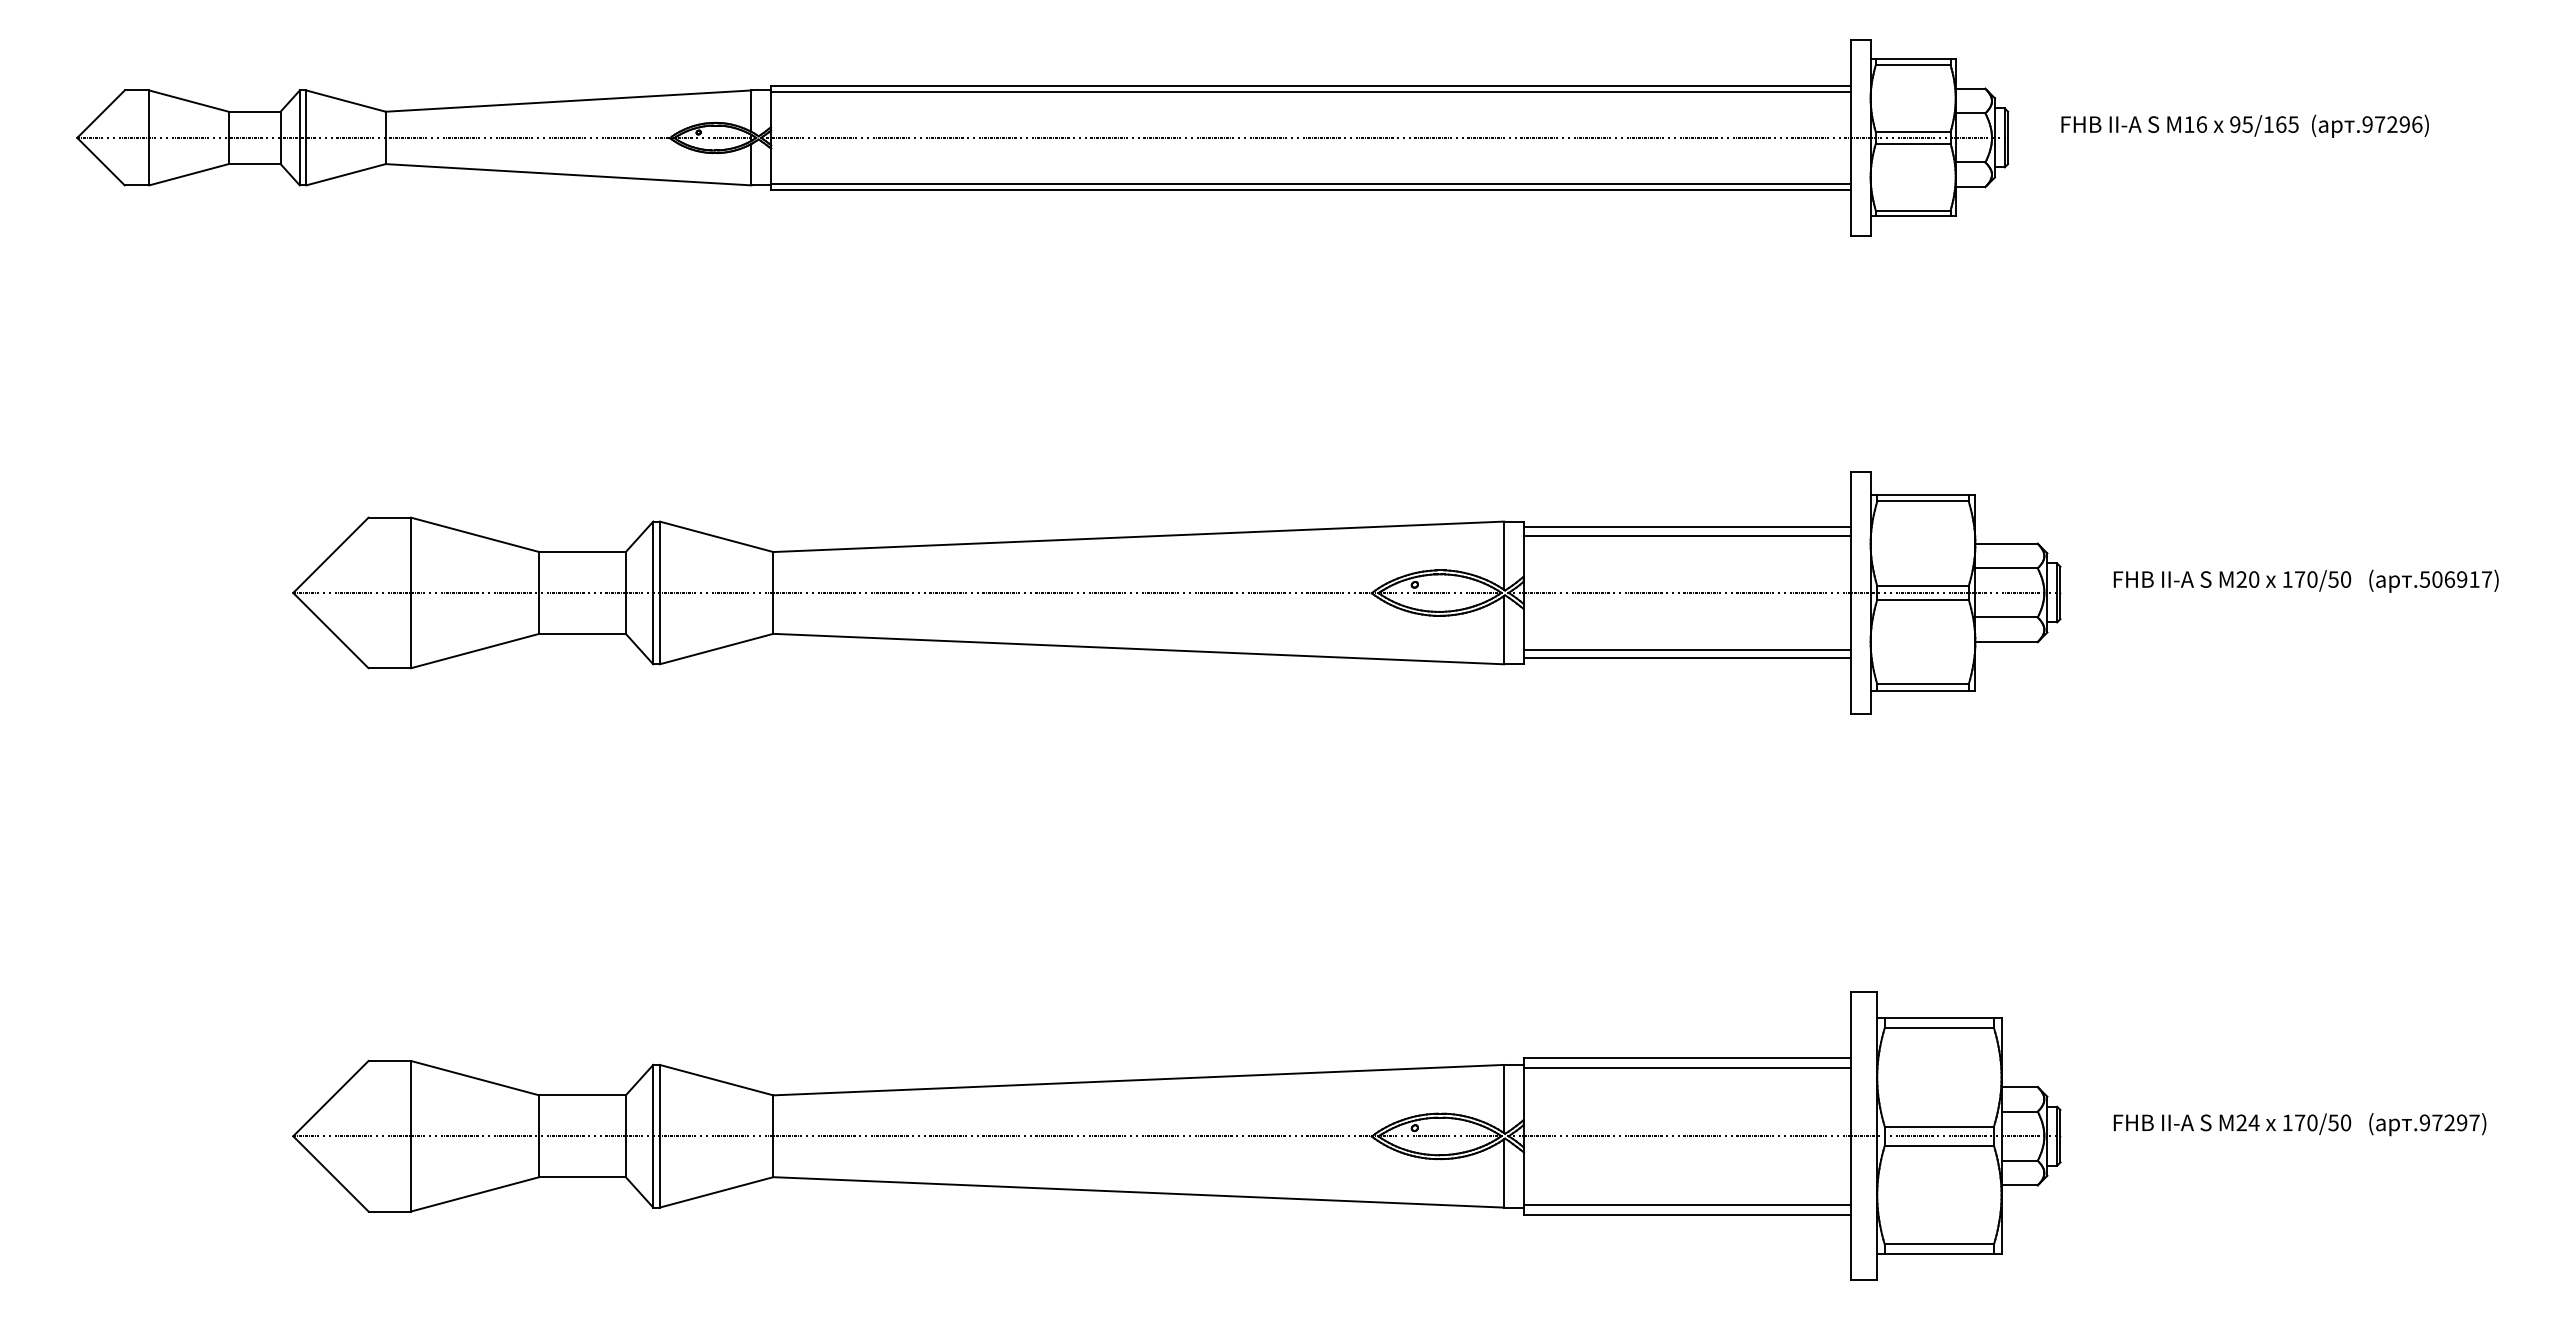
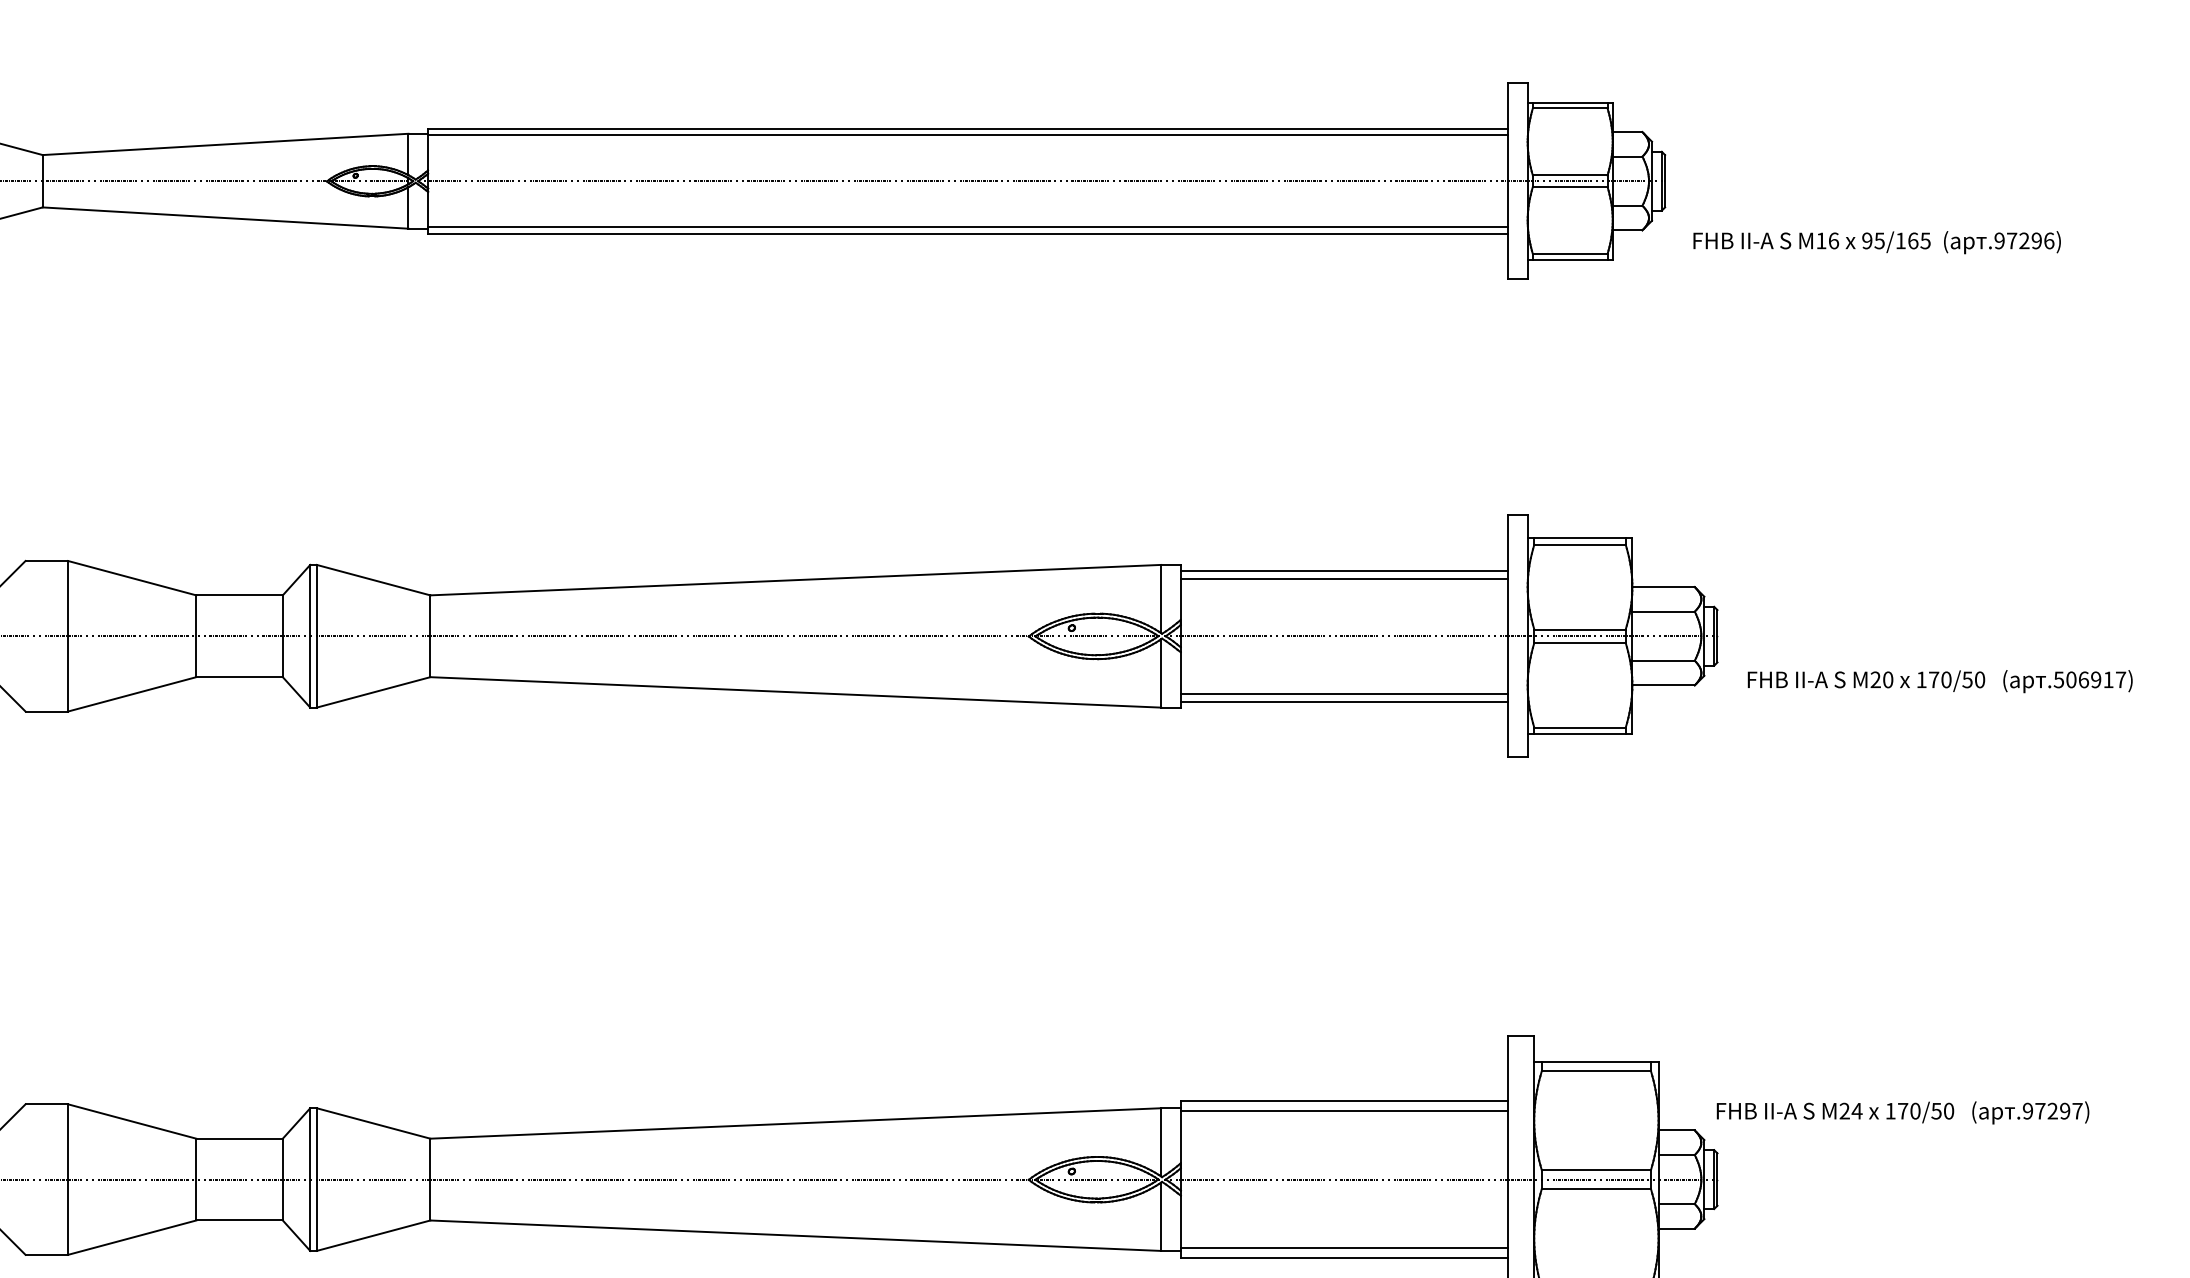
text: (2244, 125) -> (1876, 241), moved
text: (2305, 580) -> (1939, 680), moved
text: (2299, 1124) -> (1902, 1112), moved

